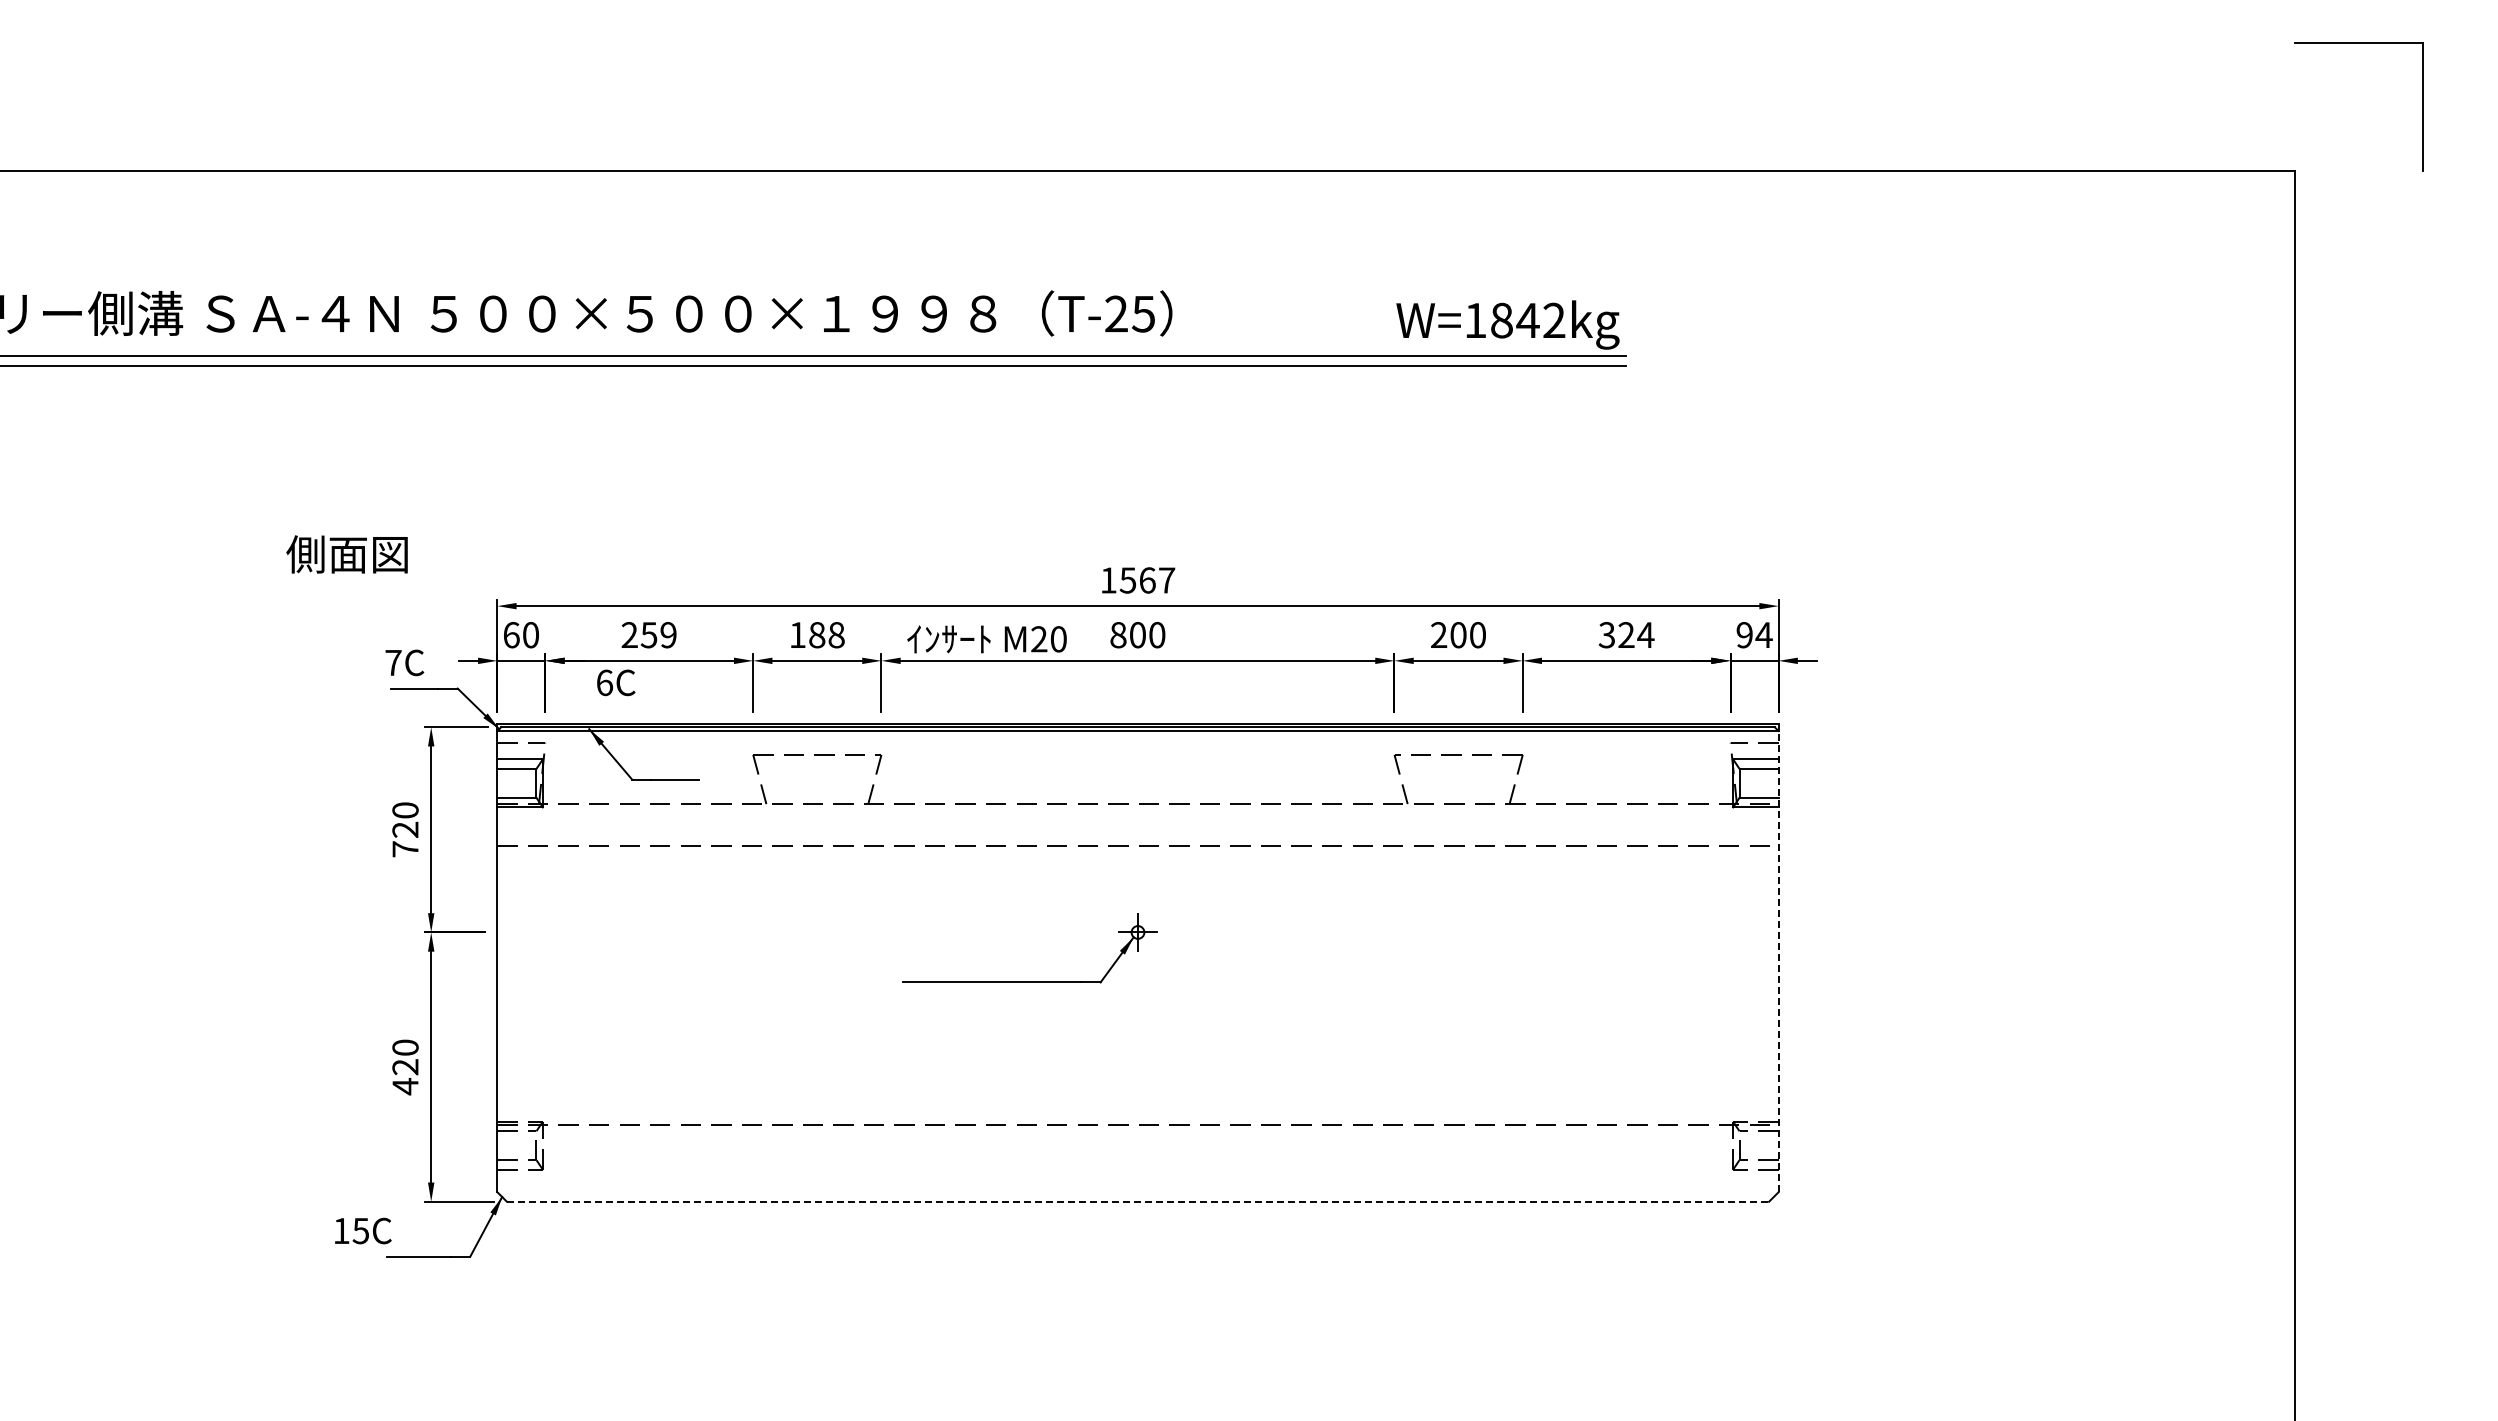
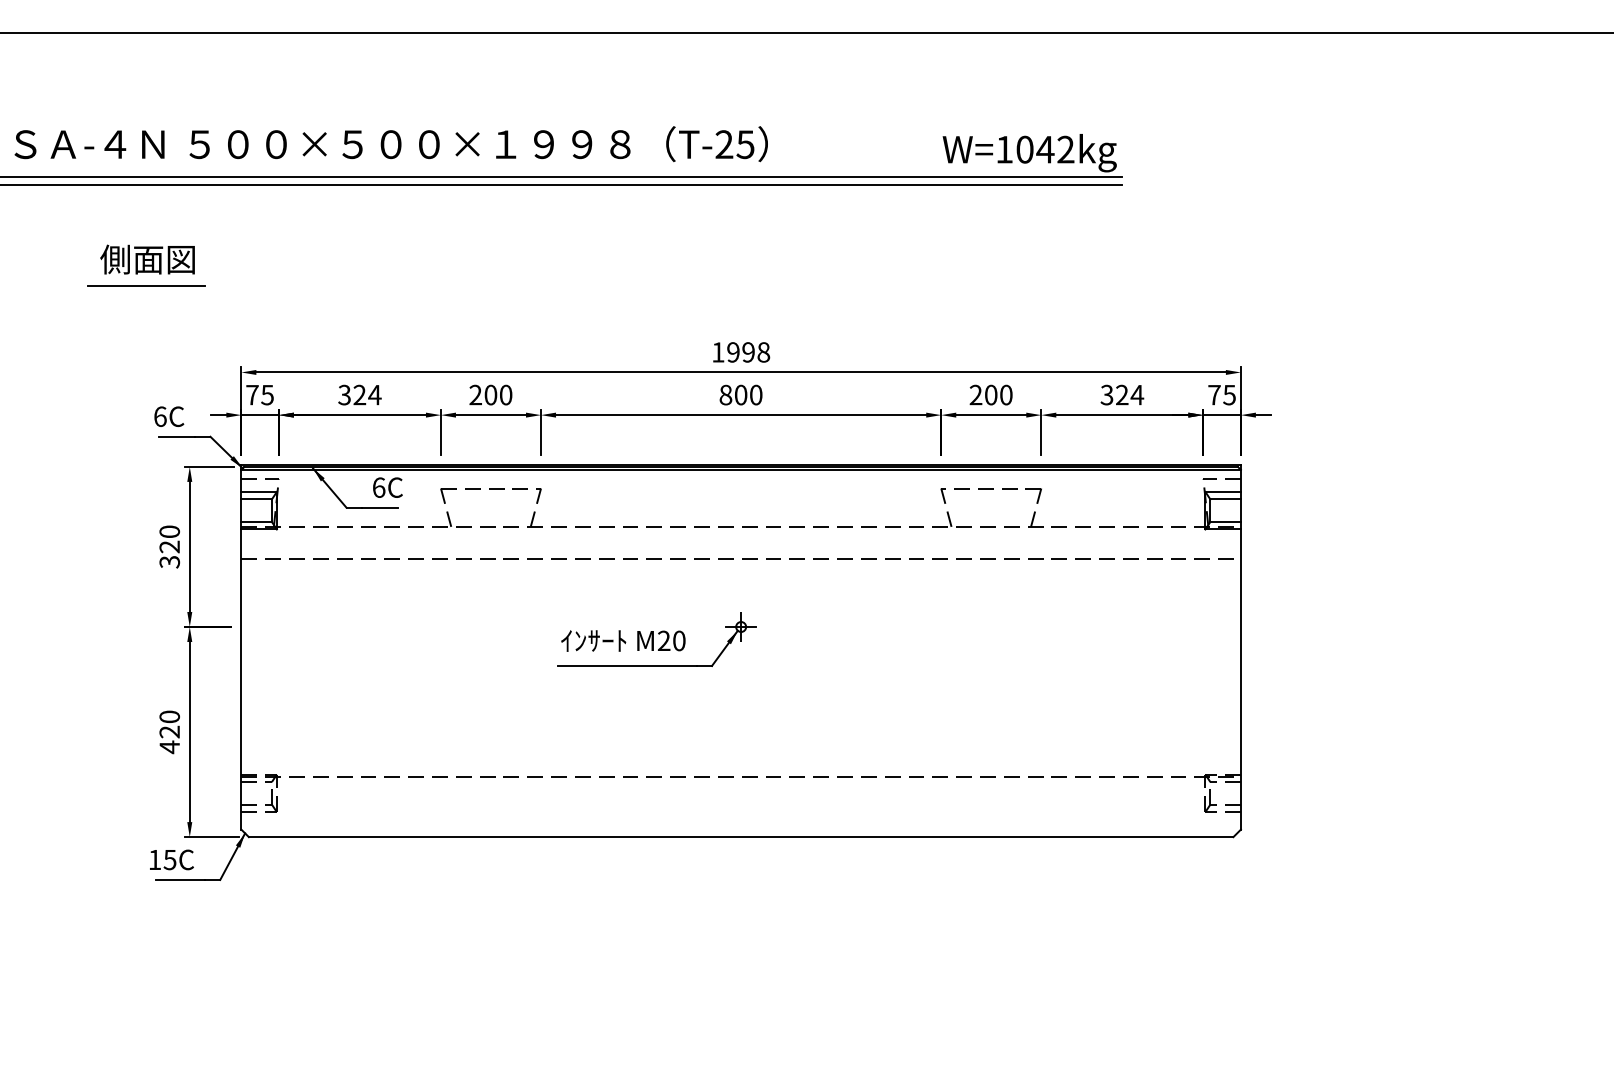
text: (1501, 320) -> (1024, 149), W=1842kg -> W=1042kg
line: (375, 495) -> (146, 286), added
text: (346, 554) -> (147, 259), moved
text: (1147, 580) -> (748, 352), 1567 -> 1998
text: (520, 635) -> (259, 395), 60 -> 75
text: (649, 635) -> (360, 395), 259 -> 324
text: (816, 635) -> (490, 395), 188 -> 200
text: (1754, 635) -> (1222, 395), 94 -> 75
text: (986, 639) -> (622, 641), moved
text: (393, 662) -> (160, 416), 7C -> 6C
text: (616, 682) -> (388, 487), moved
text: (405, 849) -> (169, 562), 720 -> 320
line: (1778, 958) -> (1240, 647), dashed -> solid
line: (1138, 1201) -> (741, 836), dashed -> solid
text: (363, 1230) -> (172, 859), moved

